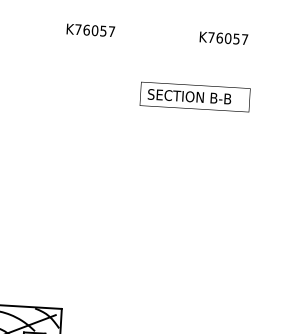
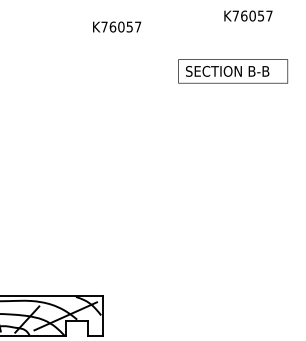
text: (91, 29) -> (117, 26), moved
text: (195, 97) -> (233, 71), moved

